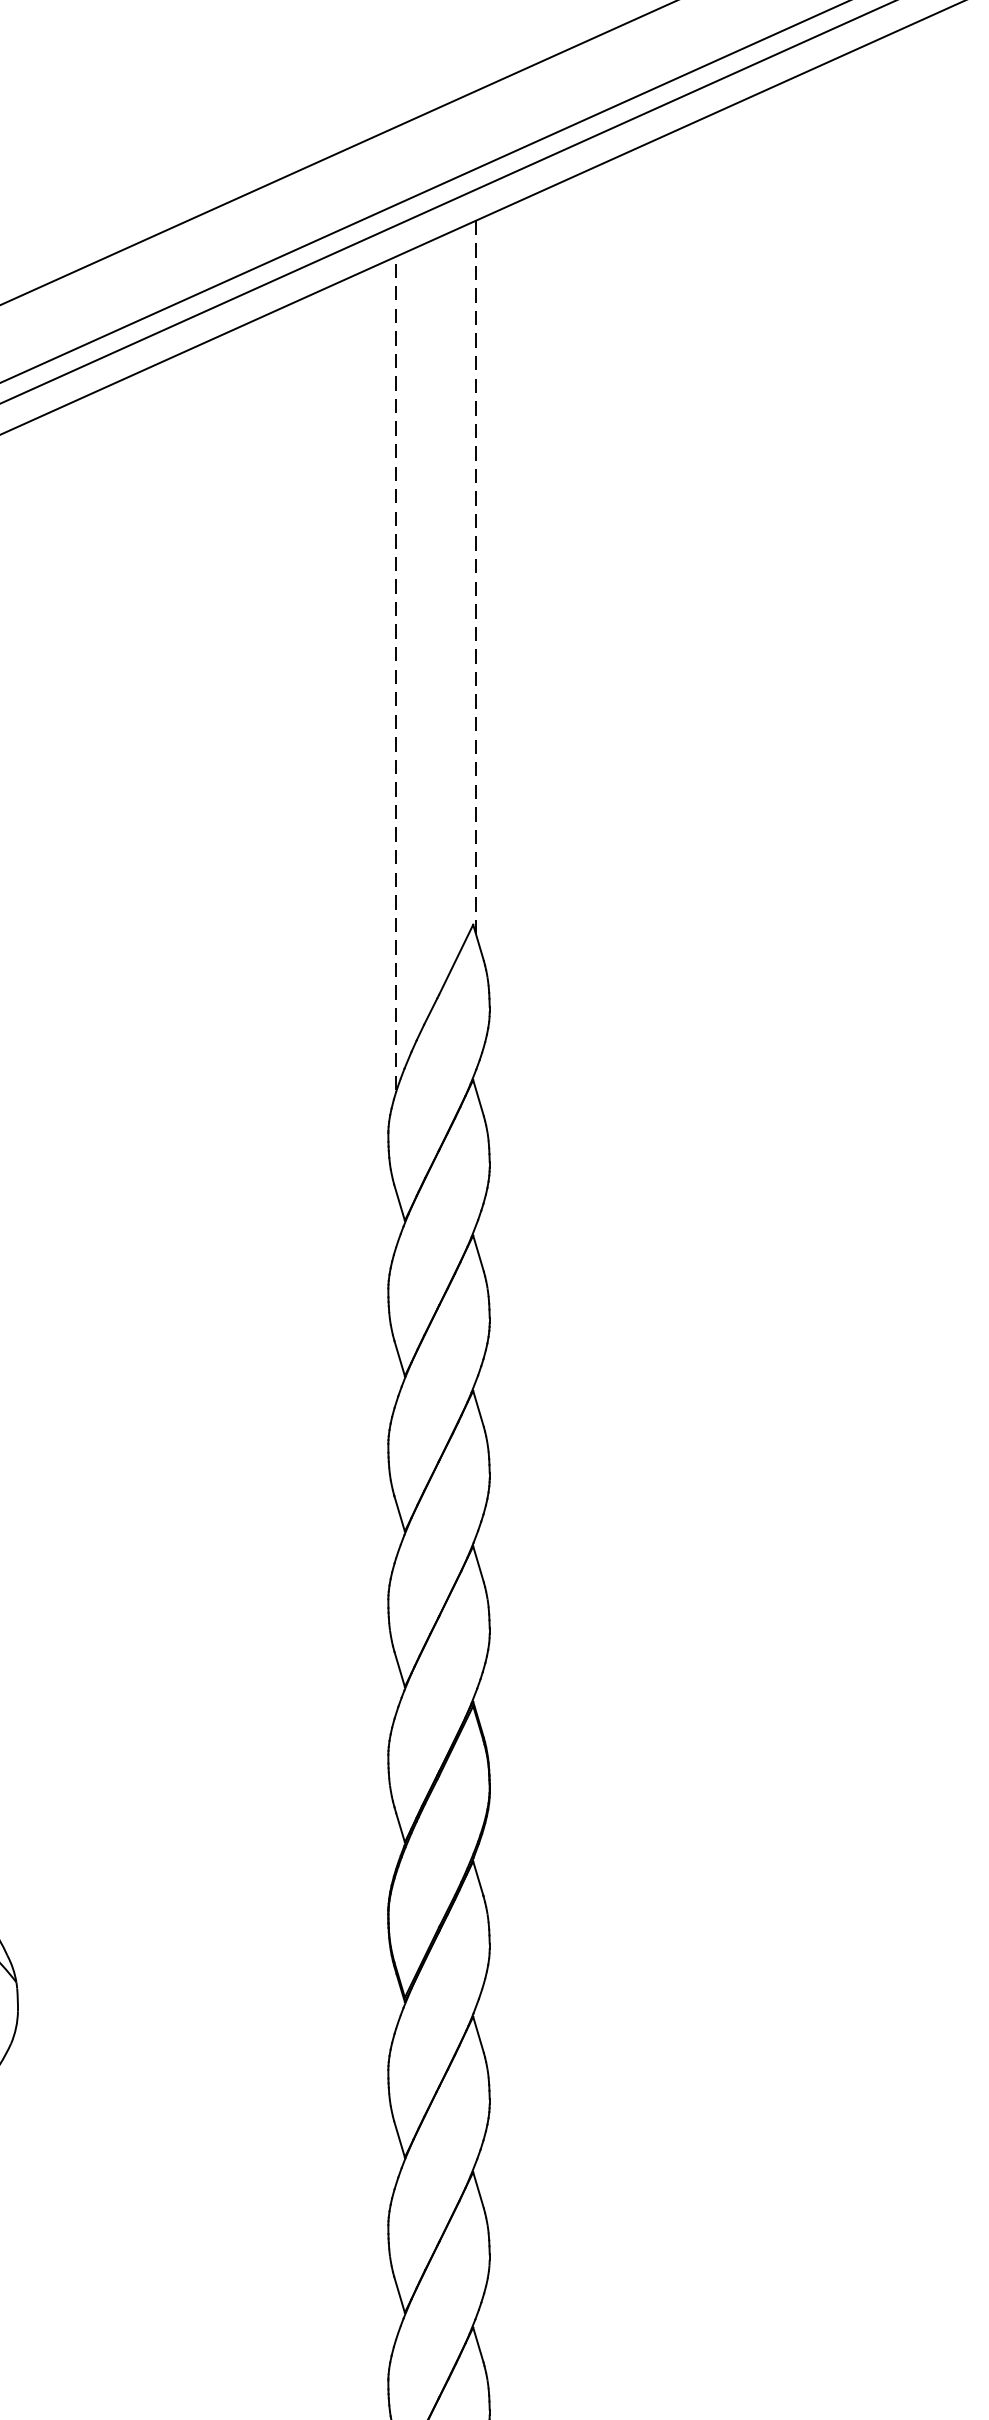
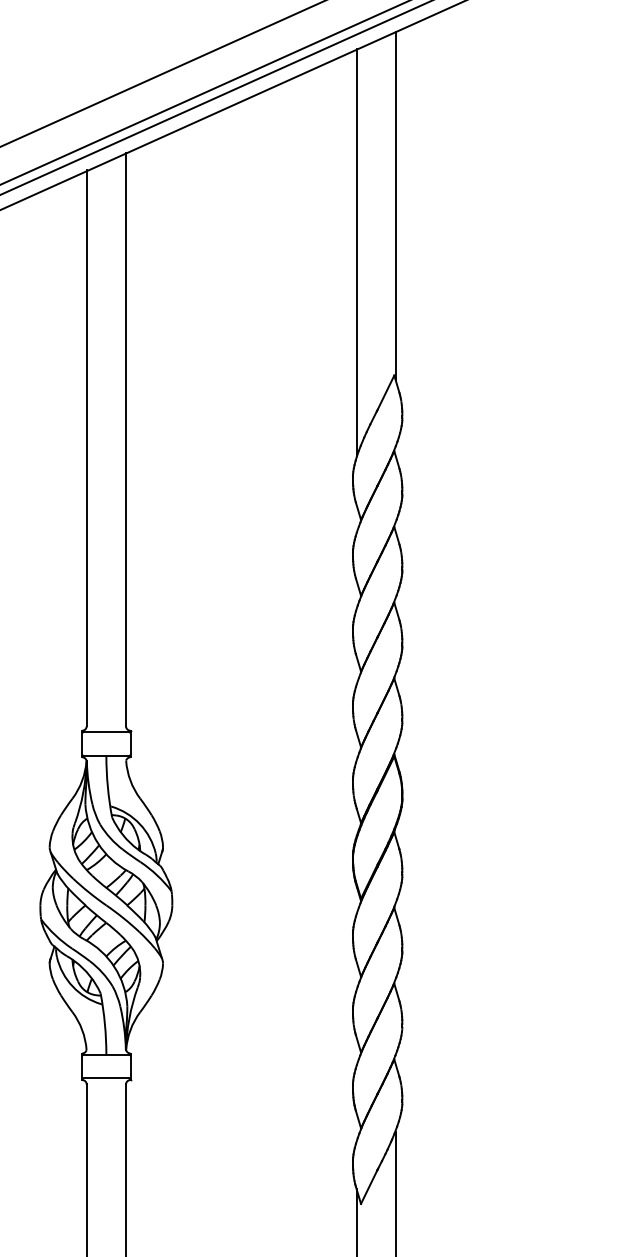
line: (475, 576) -> (395, 205), dashed -> solid
line: (395, 672) -> (356, 252), dashed -> solid

